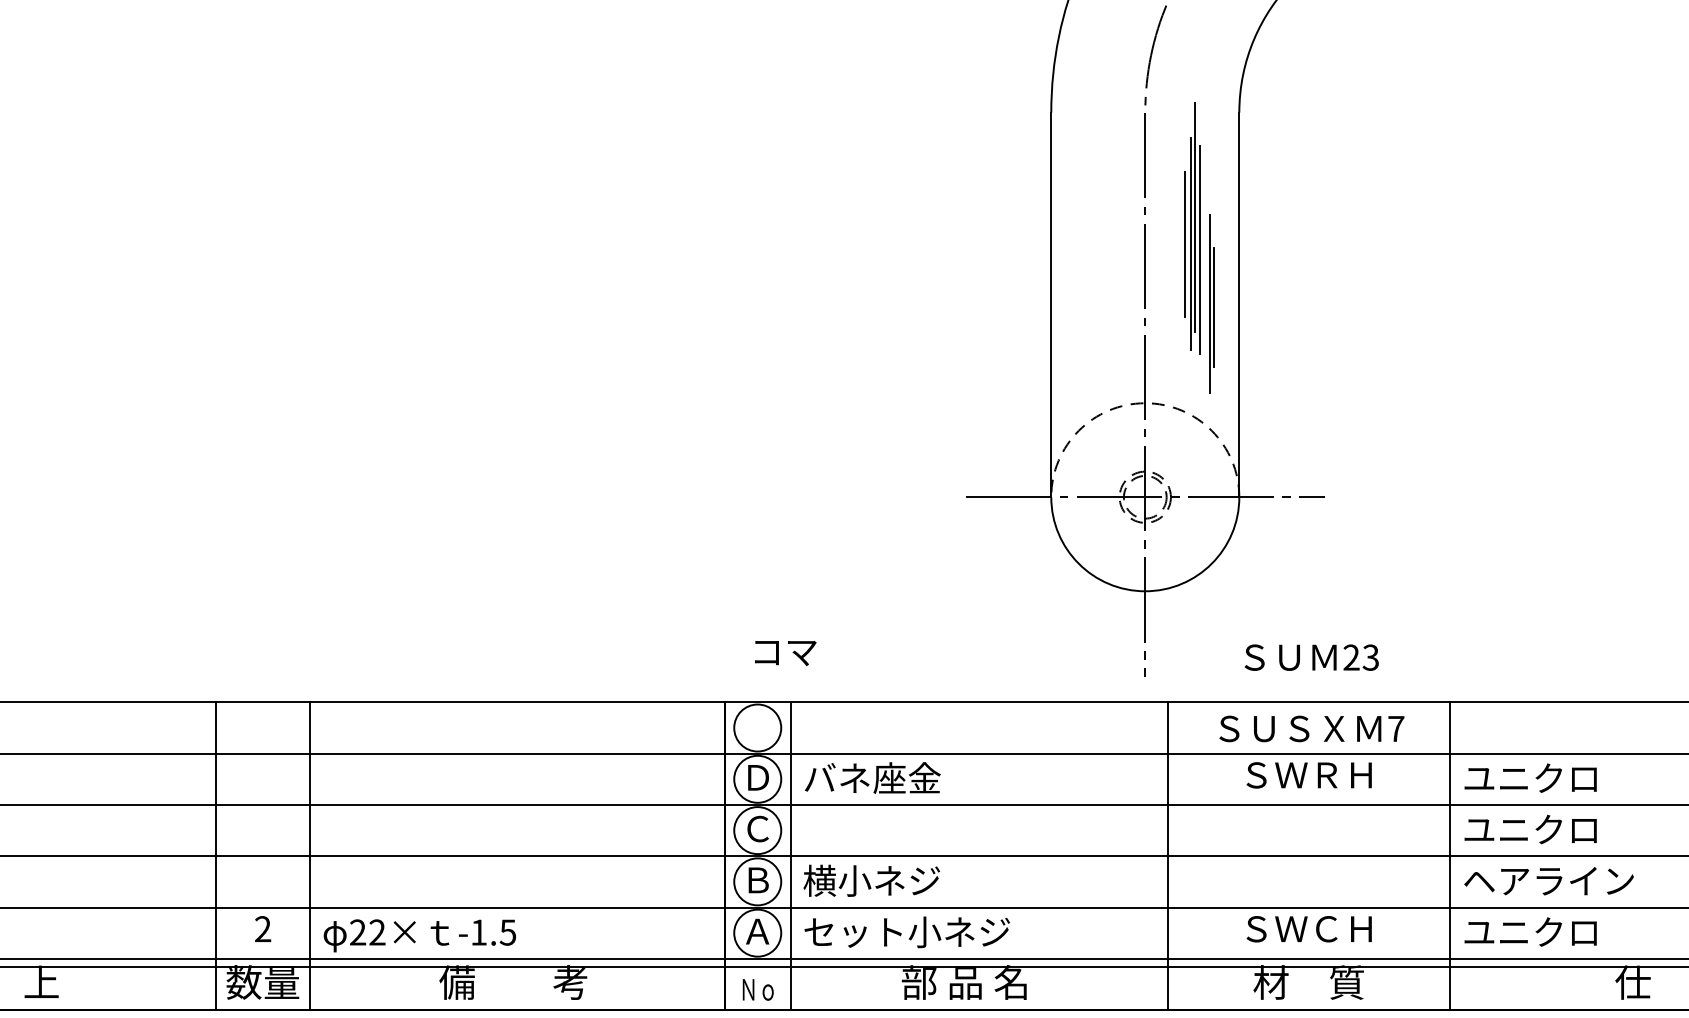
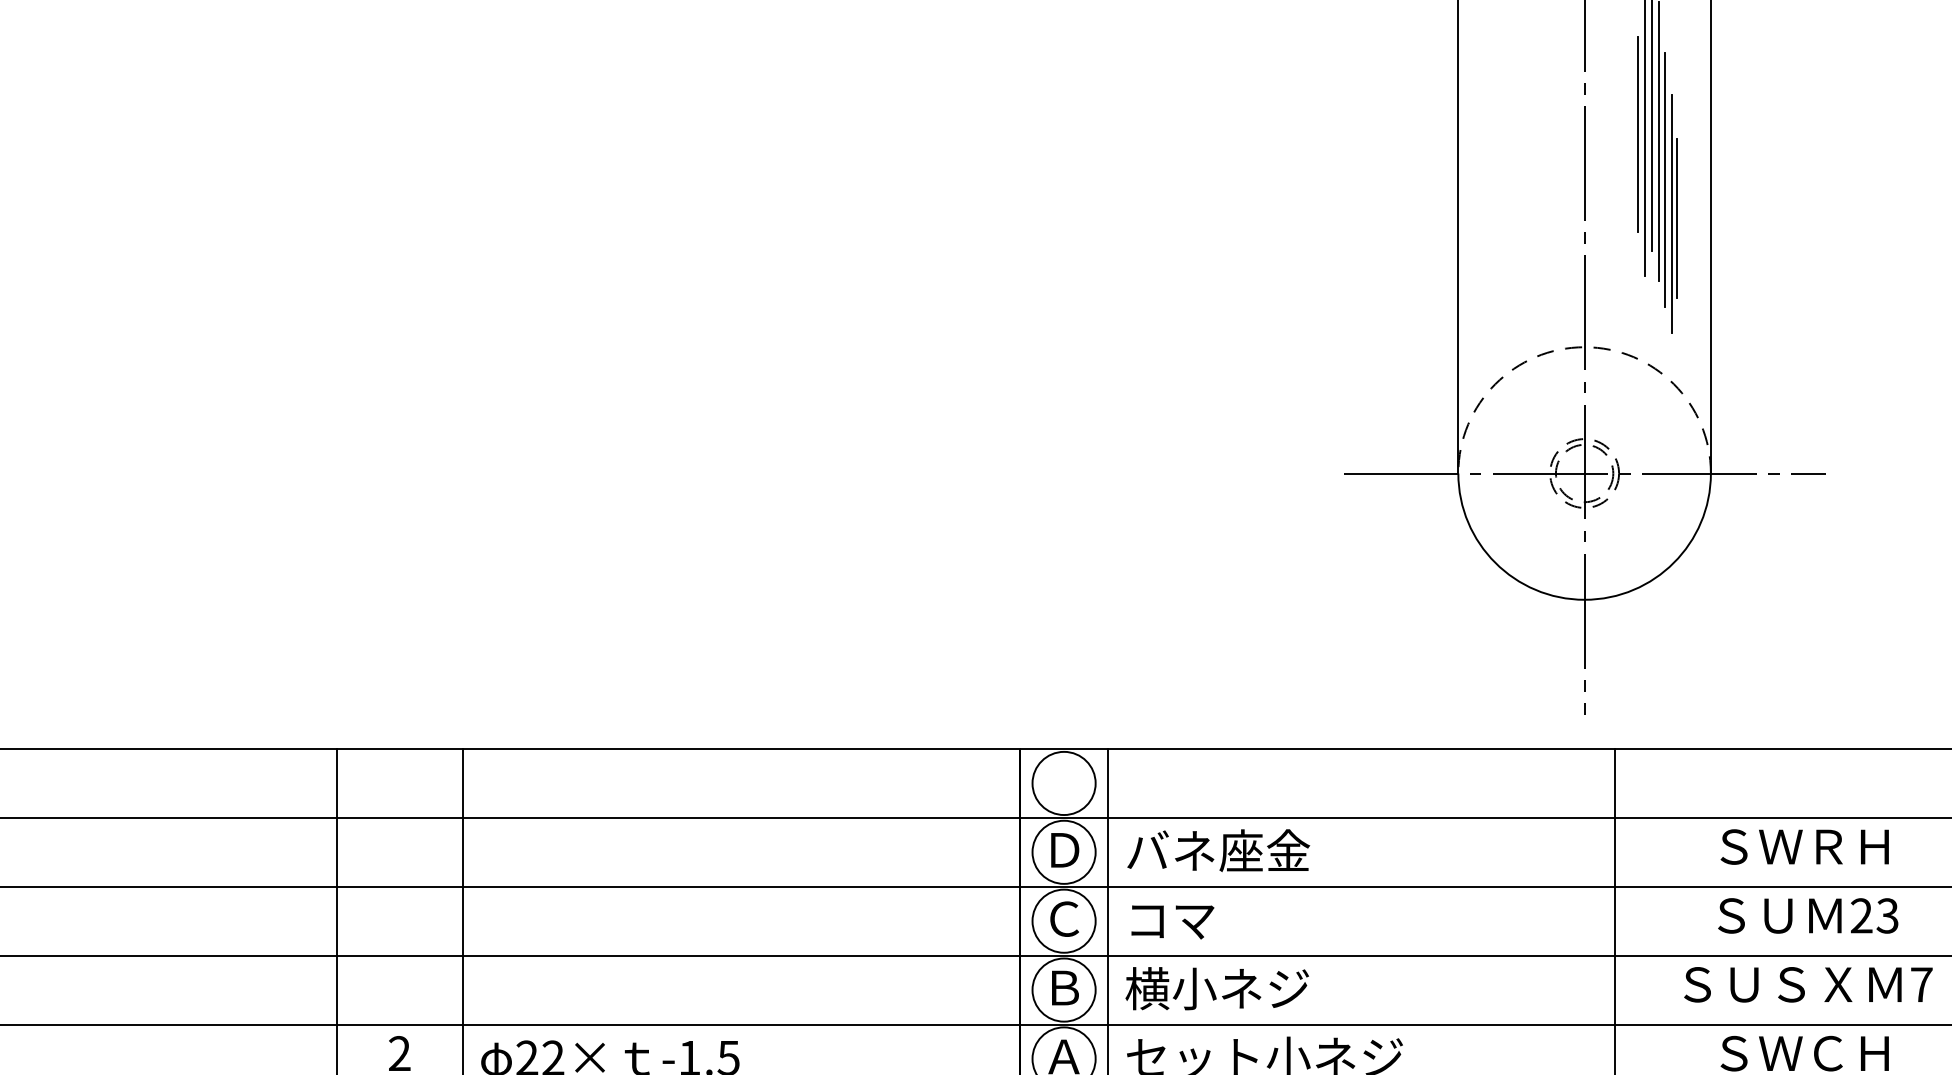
line: (1205, 278) -> (1665, 179), added
text: (785, 653) -> (1172, 922), moved
text: (1311, 657) -> (1807, 915), moved
text: (1311, 728) -> (1807, 984), moved

